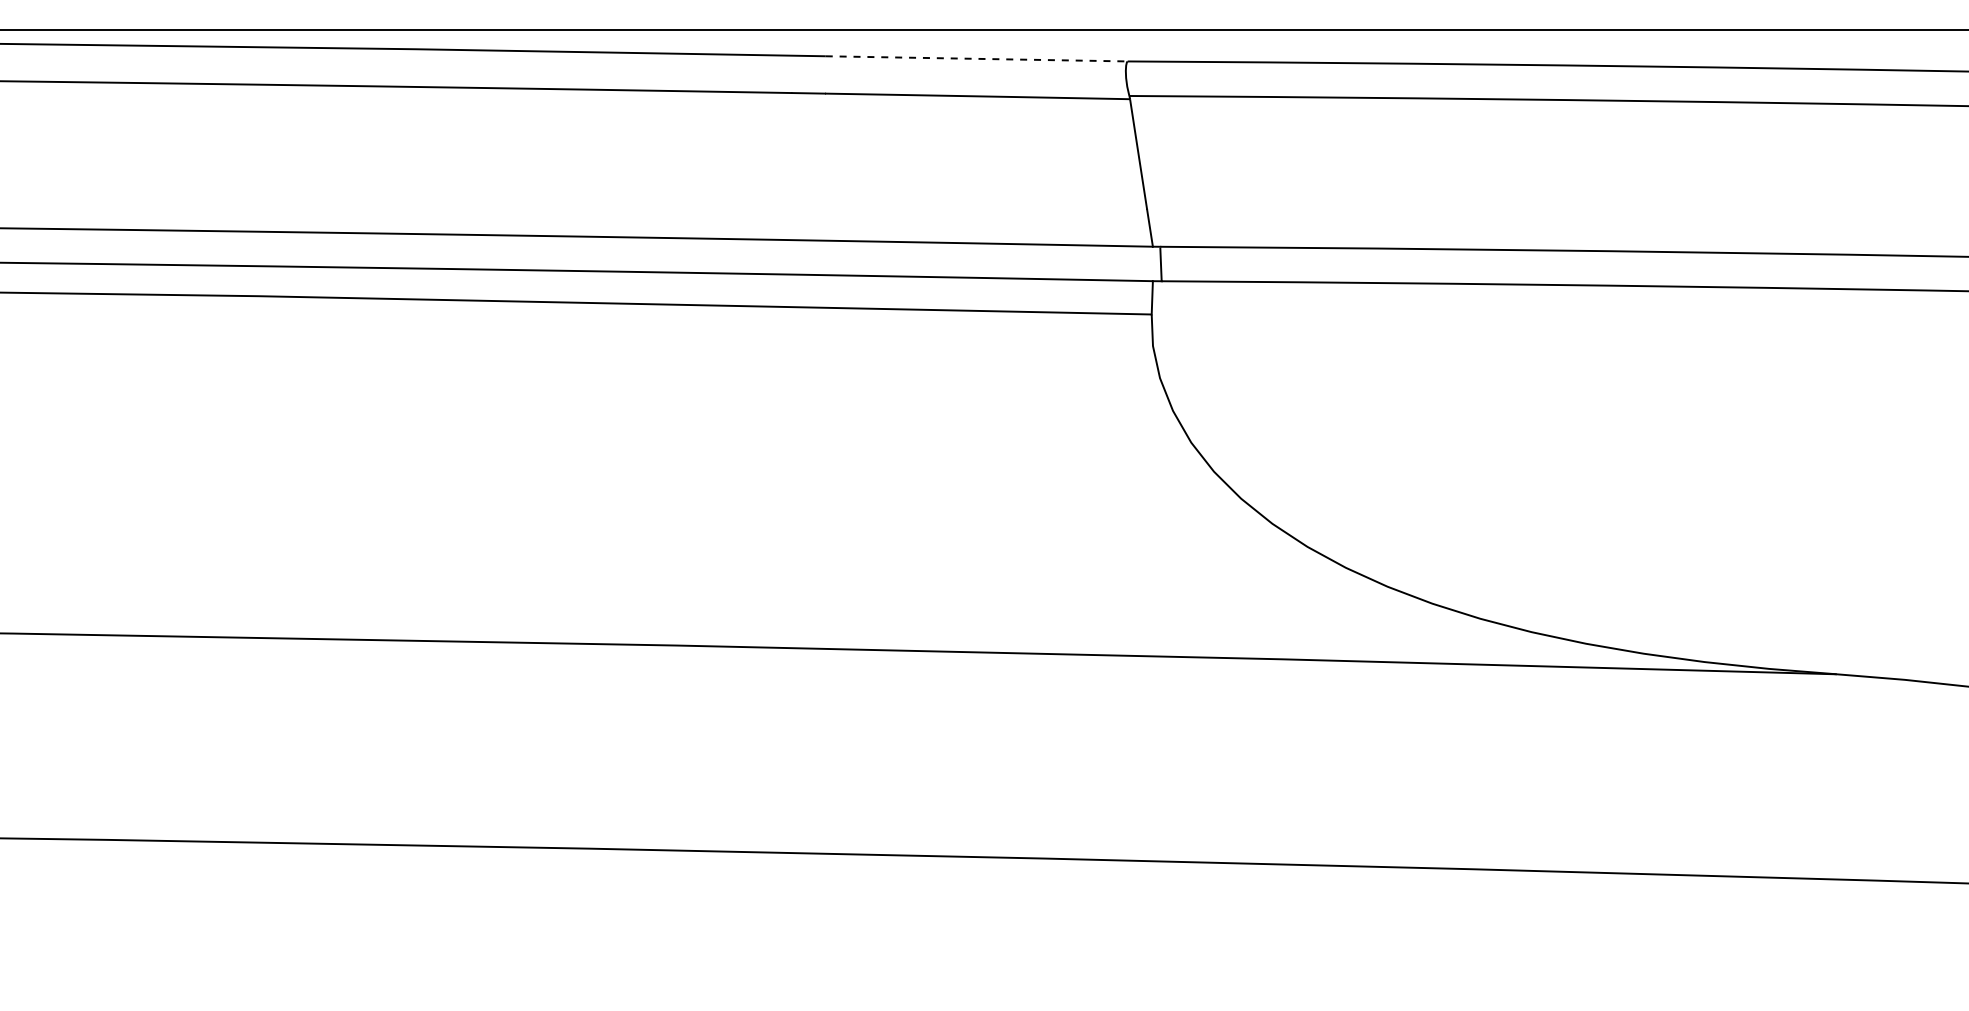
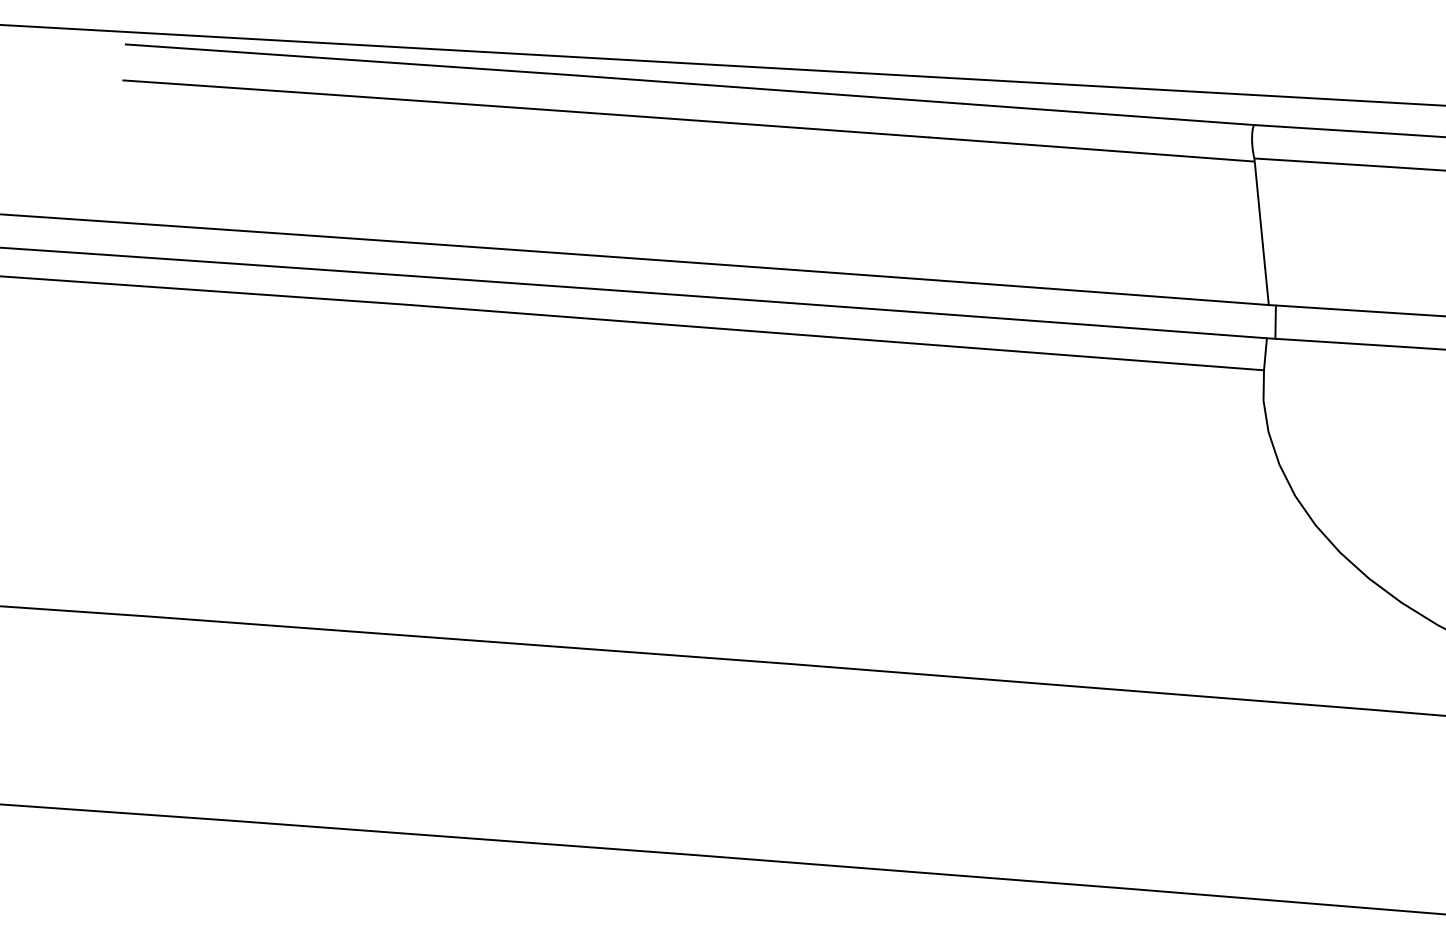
line: (977, 58) -> (1109, 114), dashed -> solid

